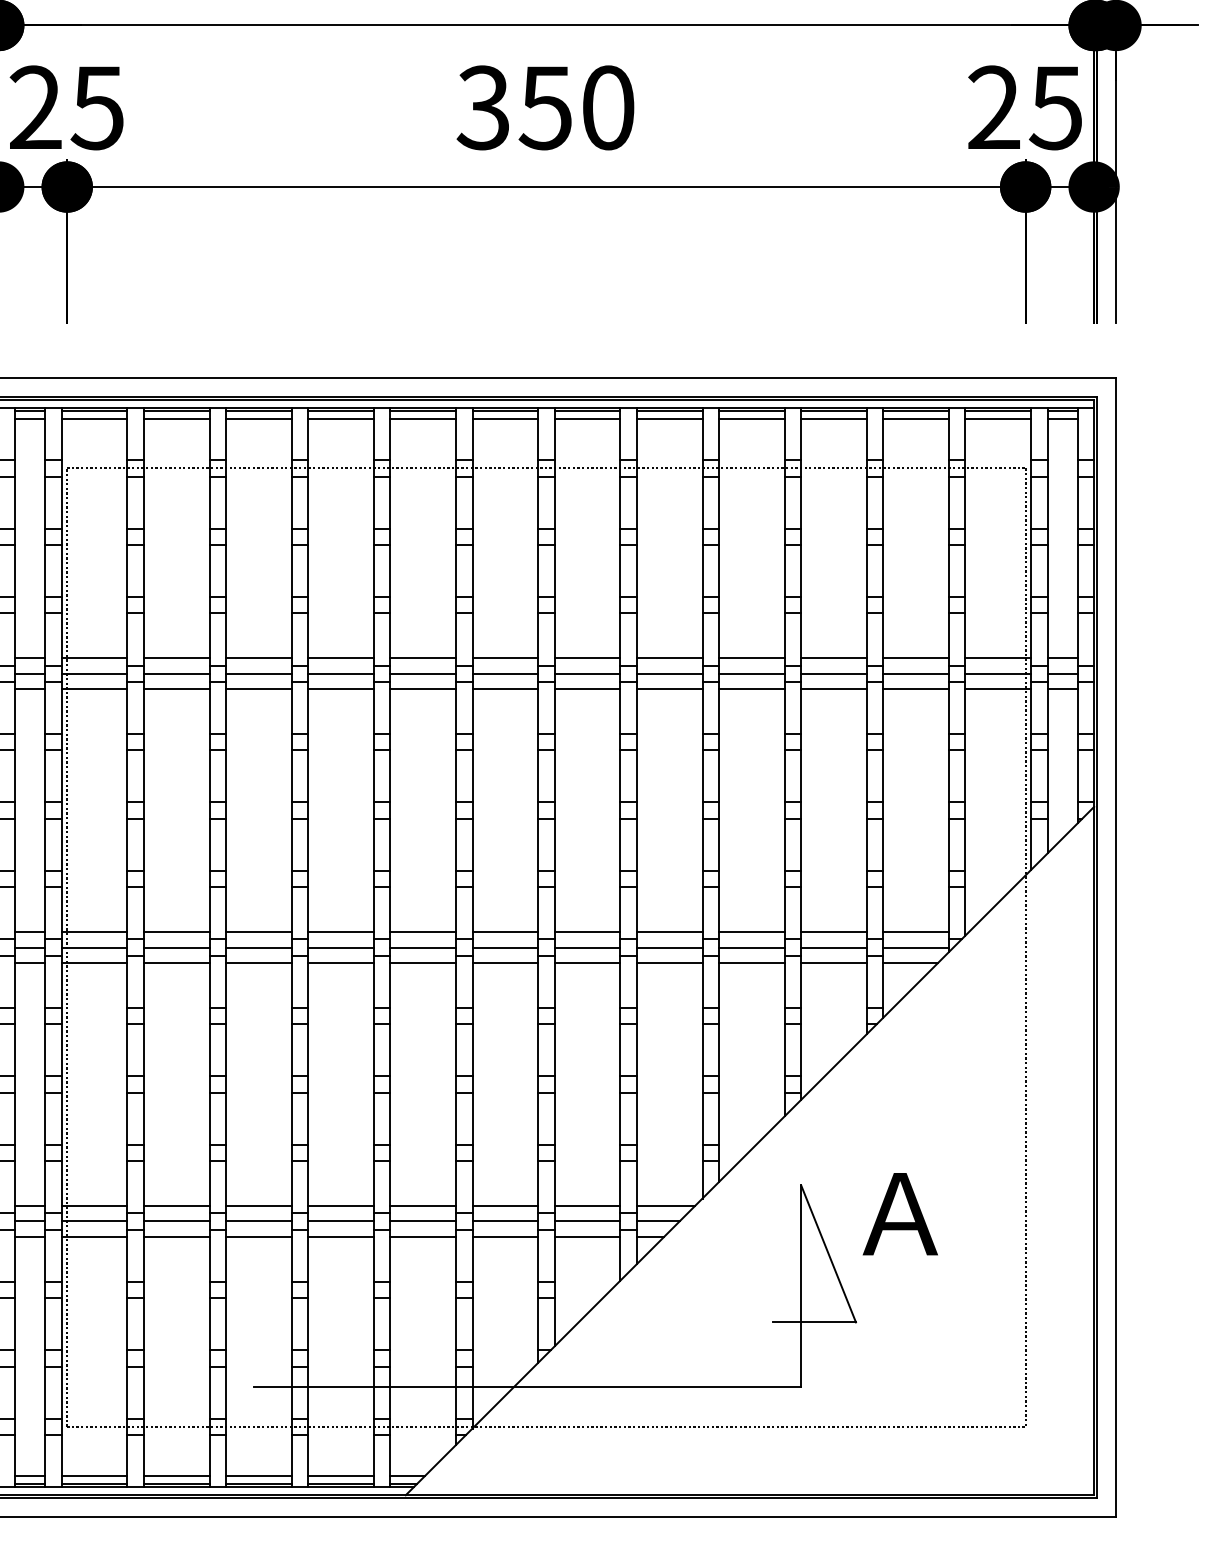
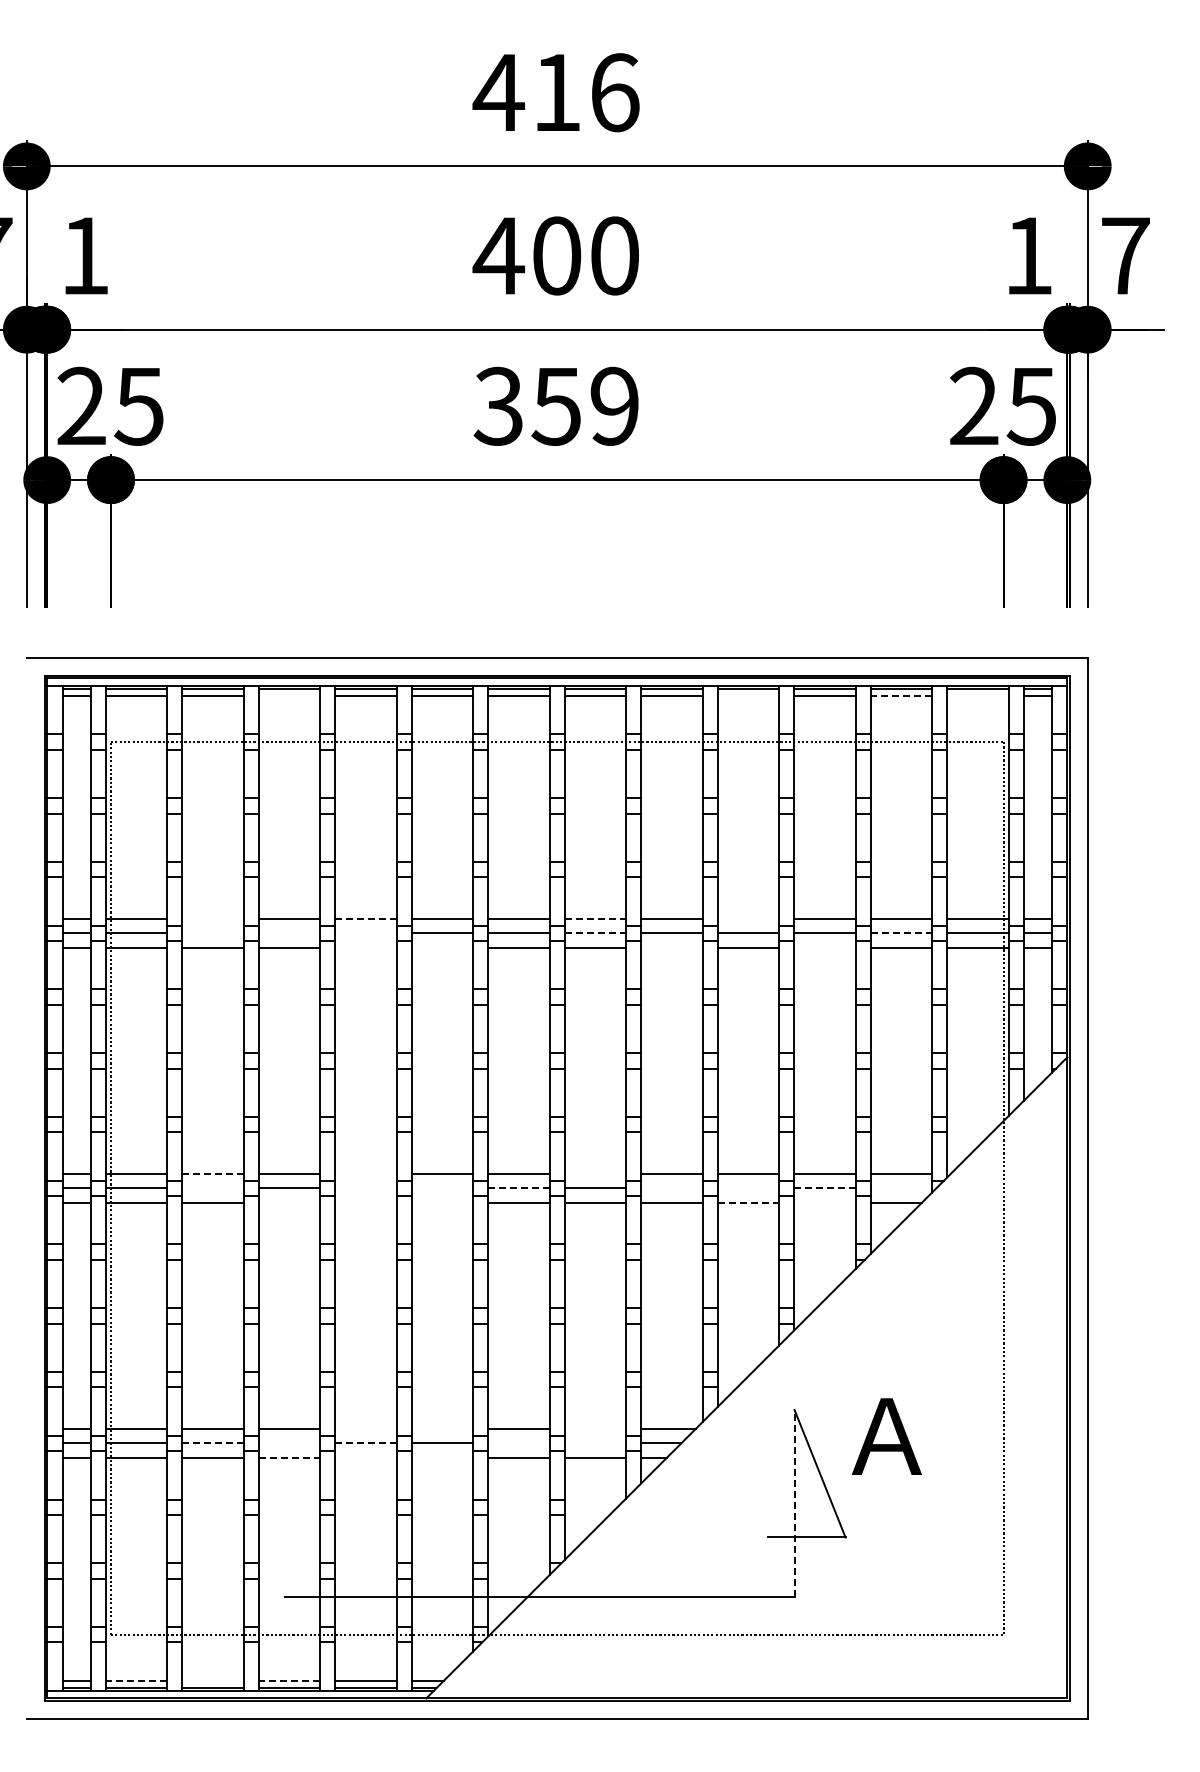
text: (607, 106) -> (614, 405), 350 -> 359
line: (258, 419) -> (289, 696), removed
line: (751, 419) -> (748, 696), removed
line: (916, 419) -> (901, 696), solid -> dashed
line: (997, 419) -> (977, 696), removed
line: (176, 657) -> (212, 918), removed
line: (341, 657) -> (366, 918), solid -> dashed
line: (587, 657) -> (595, 918), solid -> dashed
line: (751, 657) -> (748, 918), removed
line: (176, 673) -> (212, 933), removed
line: (258, 673) -> (289, 933), removed
line: (340, 673) -> (365, 933), removed
line: (587, 673) -> (595, 933), solid -> dashed
line: (916, 673) -> (901, 933), solid -> dashed
line: (340, 688) -> (365, 947), removed
line: (423, 688) -> (442, 947), removed
line: (669, 688) -> (671, 947), removed
line: (833, 688) -> (824, 947), removed
line: (176, 931) -> (212, 1173), solid -> dashed
line: (340, 931) -> (365, 1173), removed
line: (587, 931) -> (595, 1173), removed
line: (176, 947) -> (212, 1188), removed
line: (340, 947) -> (365, 1188), removed
line: (423, 947) -> (442, 1188), removed
line: (505, 947) -> (519, 1188), solid -> dashed
line: (669, 947) -> (671, 1188), removed
line: (751, 947) -> (748, 1188), removed
line: (834, 947) -> (825, 1188), solid -> dashed
line: (916, 947) -> (901, 1188), removed
line: (258, 962) -> (289, 1202), removed
line: (340, 962) -> (365, 1202), removed
line: (423, 962) -> (442, 1202), removed
line: (751, 962) -> (748, 1202), solid -> dashed
line: (833, 962) -> (824, 1202), removed
line: (340, 1206) -> (365, 1429), removed
line: (423, 1206) -> (442, 1429), removed
line: (587, 1206) -> (595, 1429), removed
line: (176, 1221) -> (212, 1443), solid -> dashed
line: (258, 1221) -> (289, 1443), removed
line: (341, 1221) -> (366, 1443), solid -> dashed
line: (504, 1221) -> (518, 1443), removed
line: (587, 1221) -> (595, 1443), removed
line: (258, 1236) -> (289, 1457), solid -> dashed
line: (340, 1236) -> (365, 1457), removed
line: (423, 1236) -> (442, 1457), removed
line: (801, 1285) -> (794, 1503), solid -> dashed
line: (94, 1476) -> (136, 1680), solid -> dashed
line: (176, 1476) -> (212, 1680), removed
line: (258, 1476) -> (289, 1680), solid -> dashed

